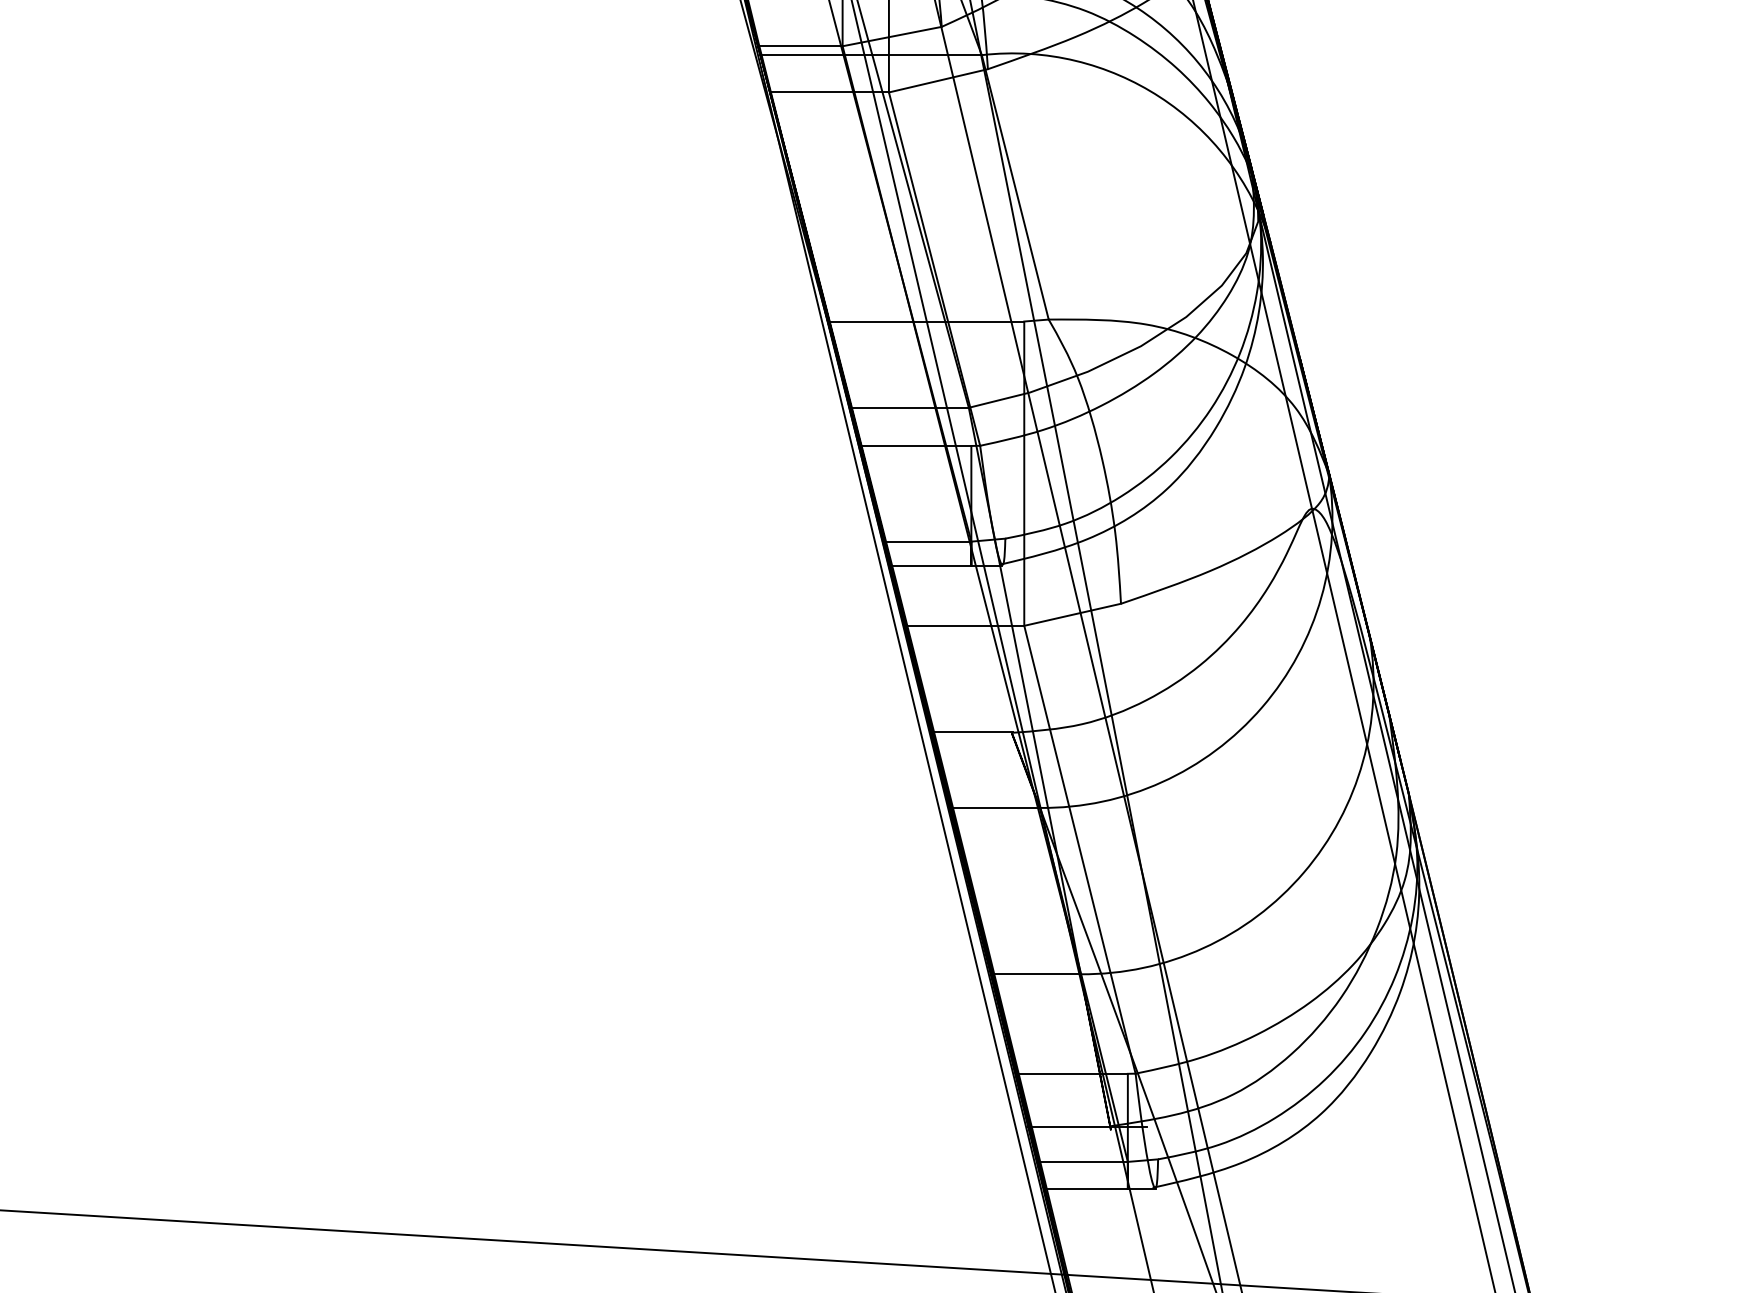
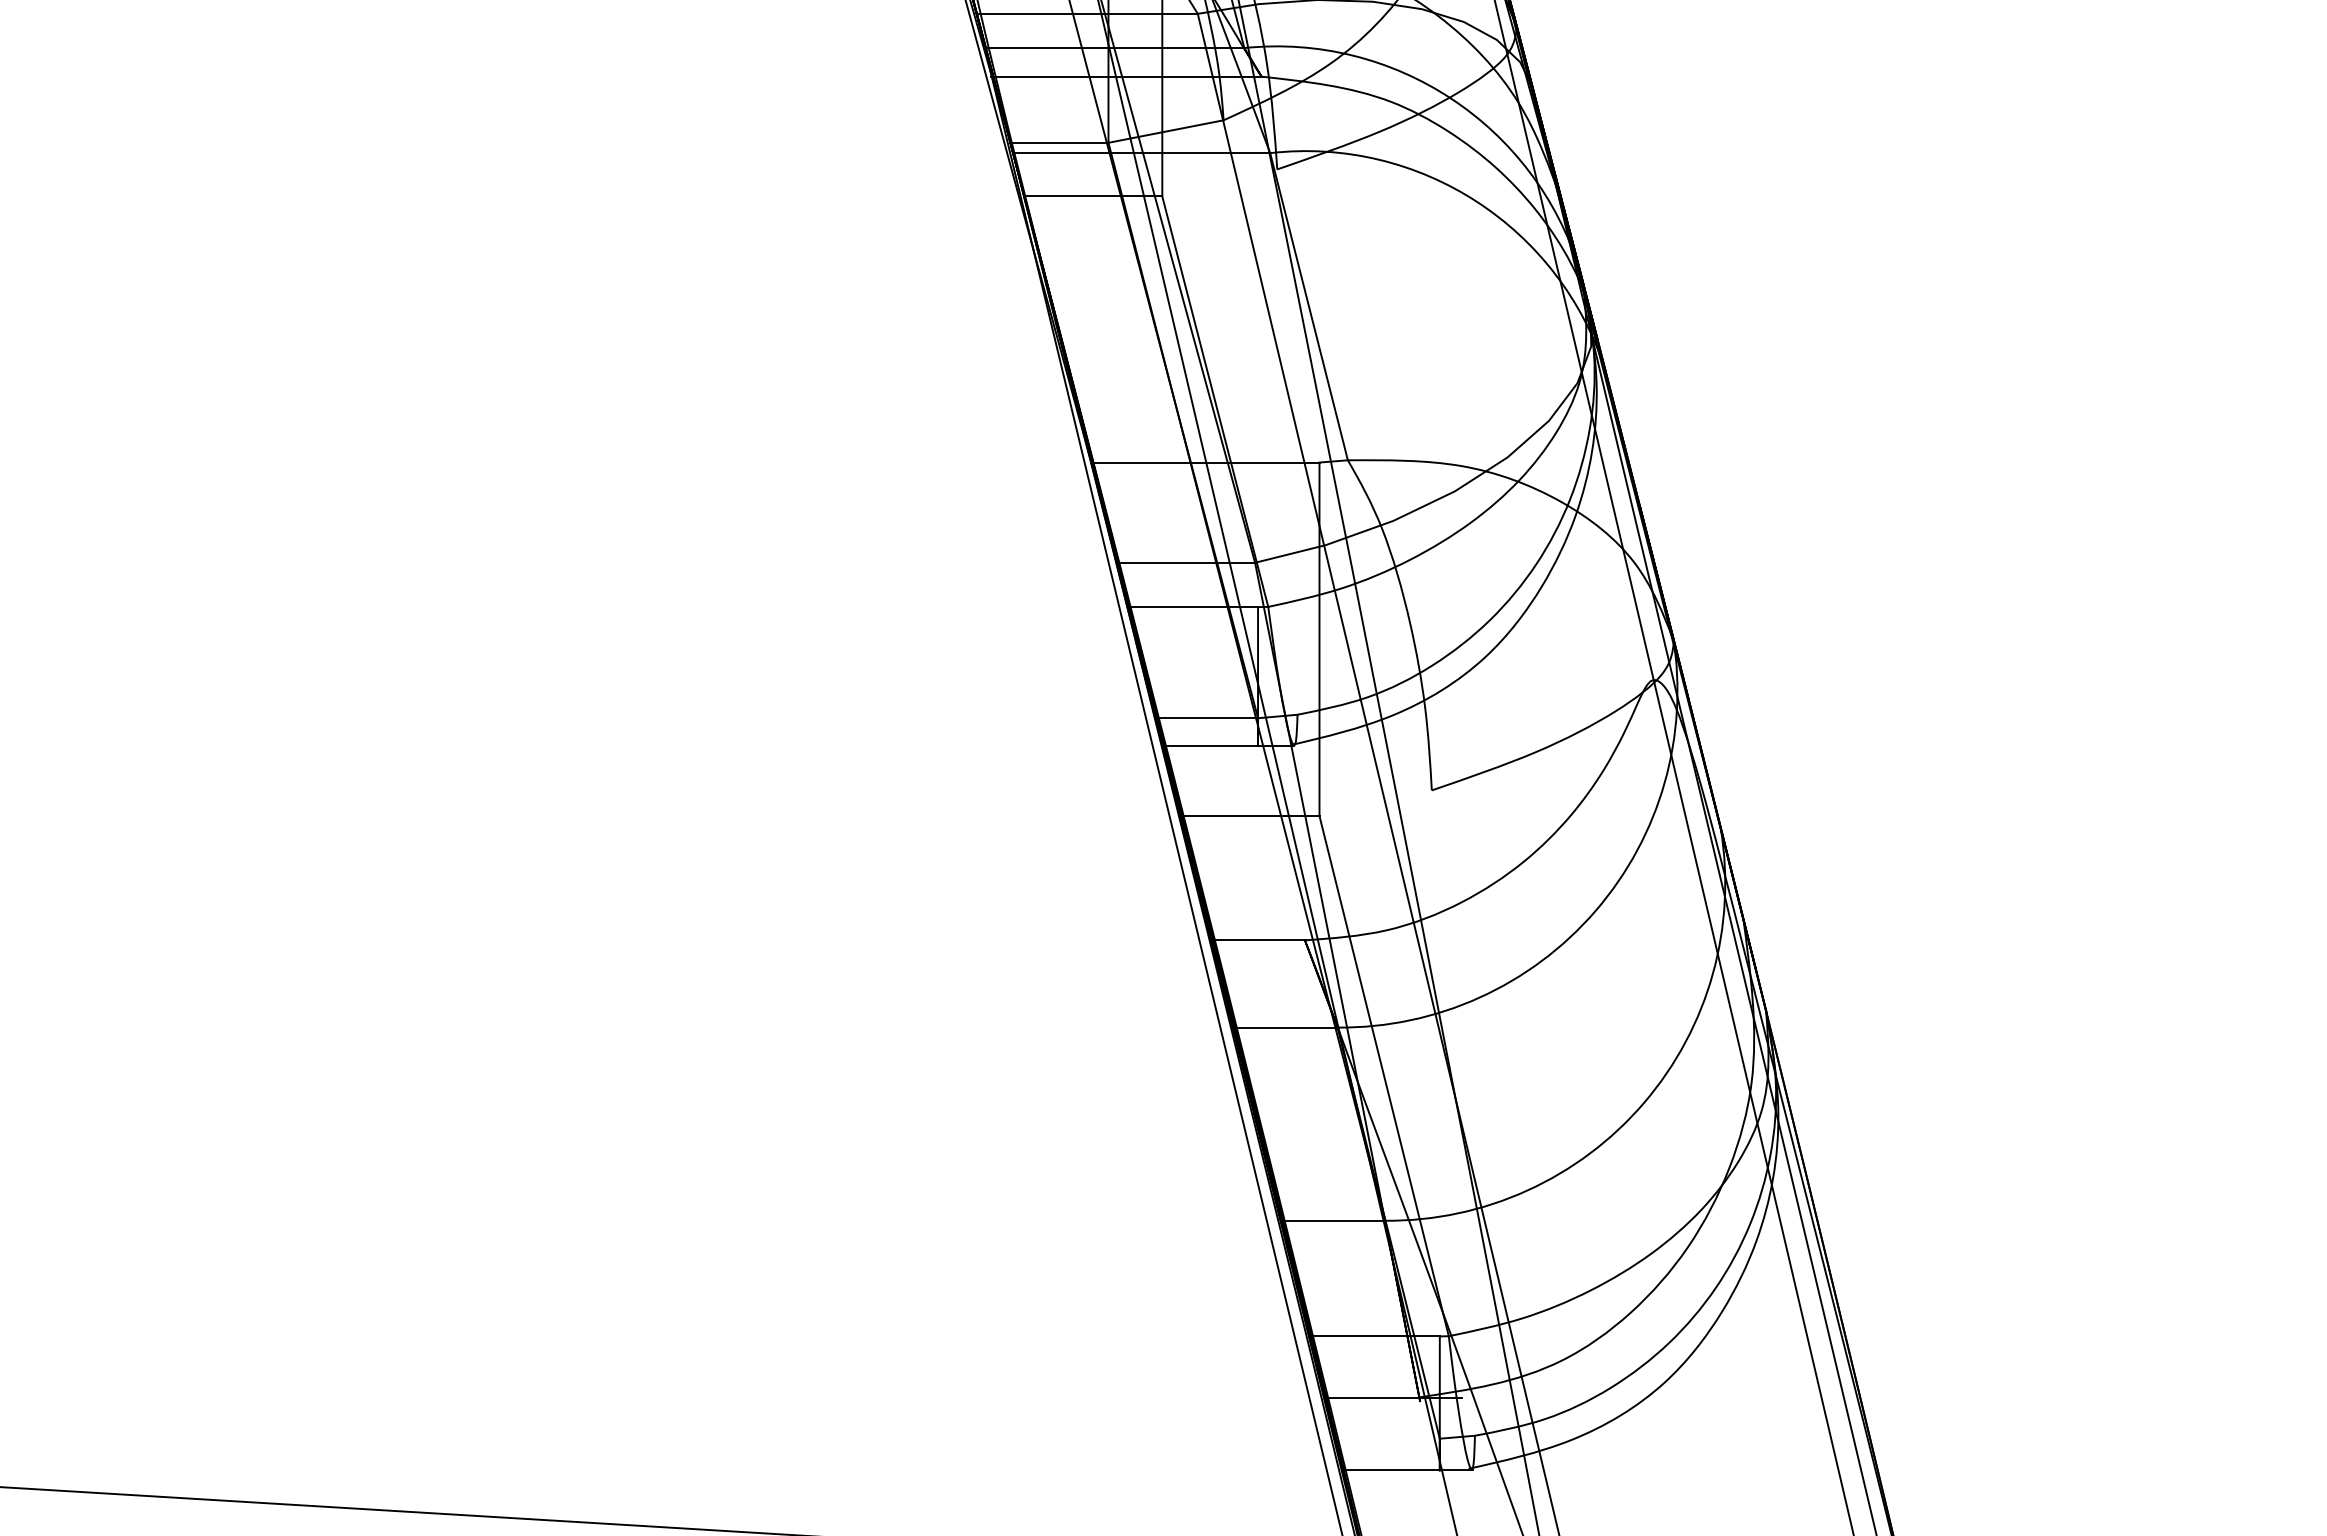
line: (938, 80) -> (1219, 182), removed
line: (1072, 615) -> (1375, 803), removed
line: (1082, 1161) -> (1387, 1438), removed

